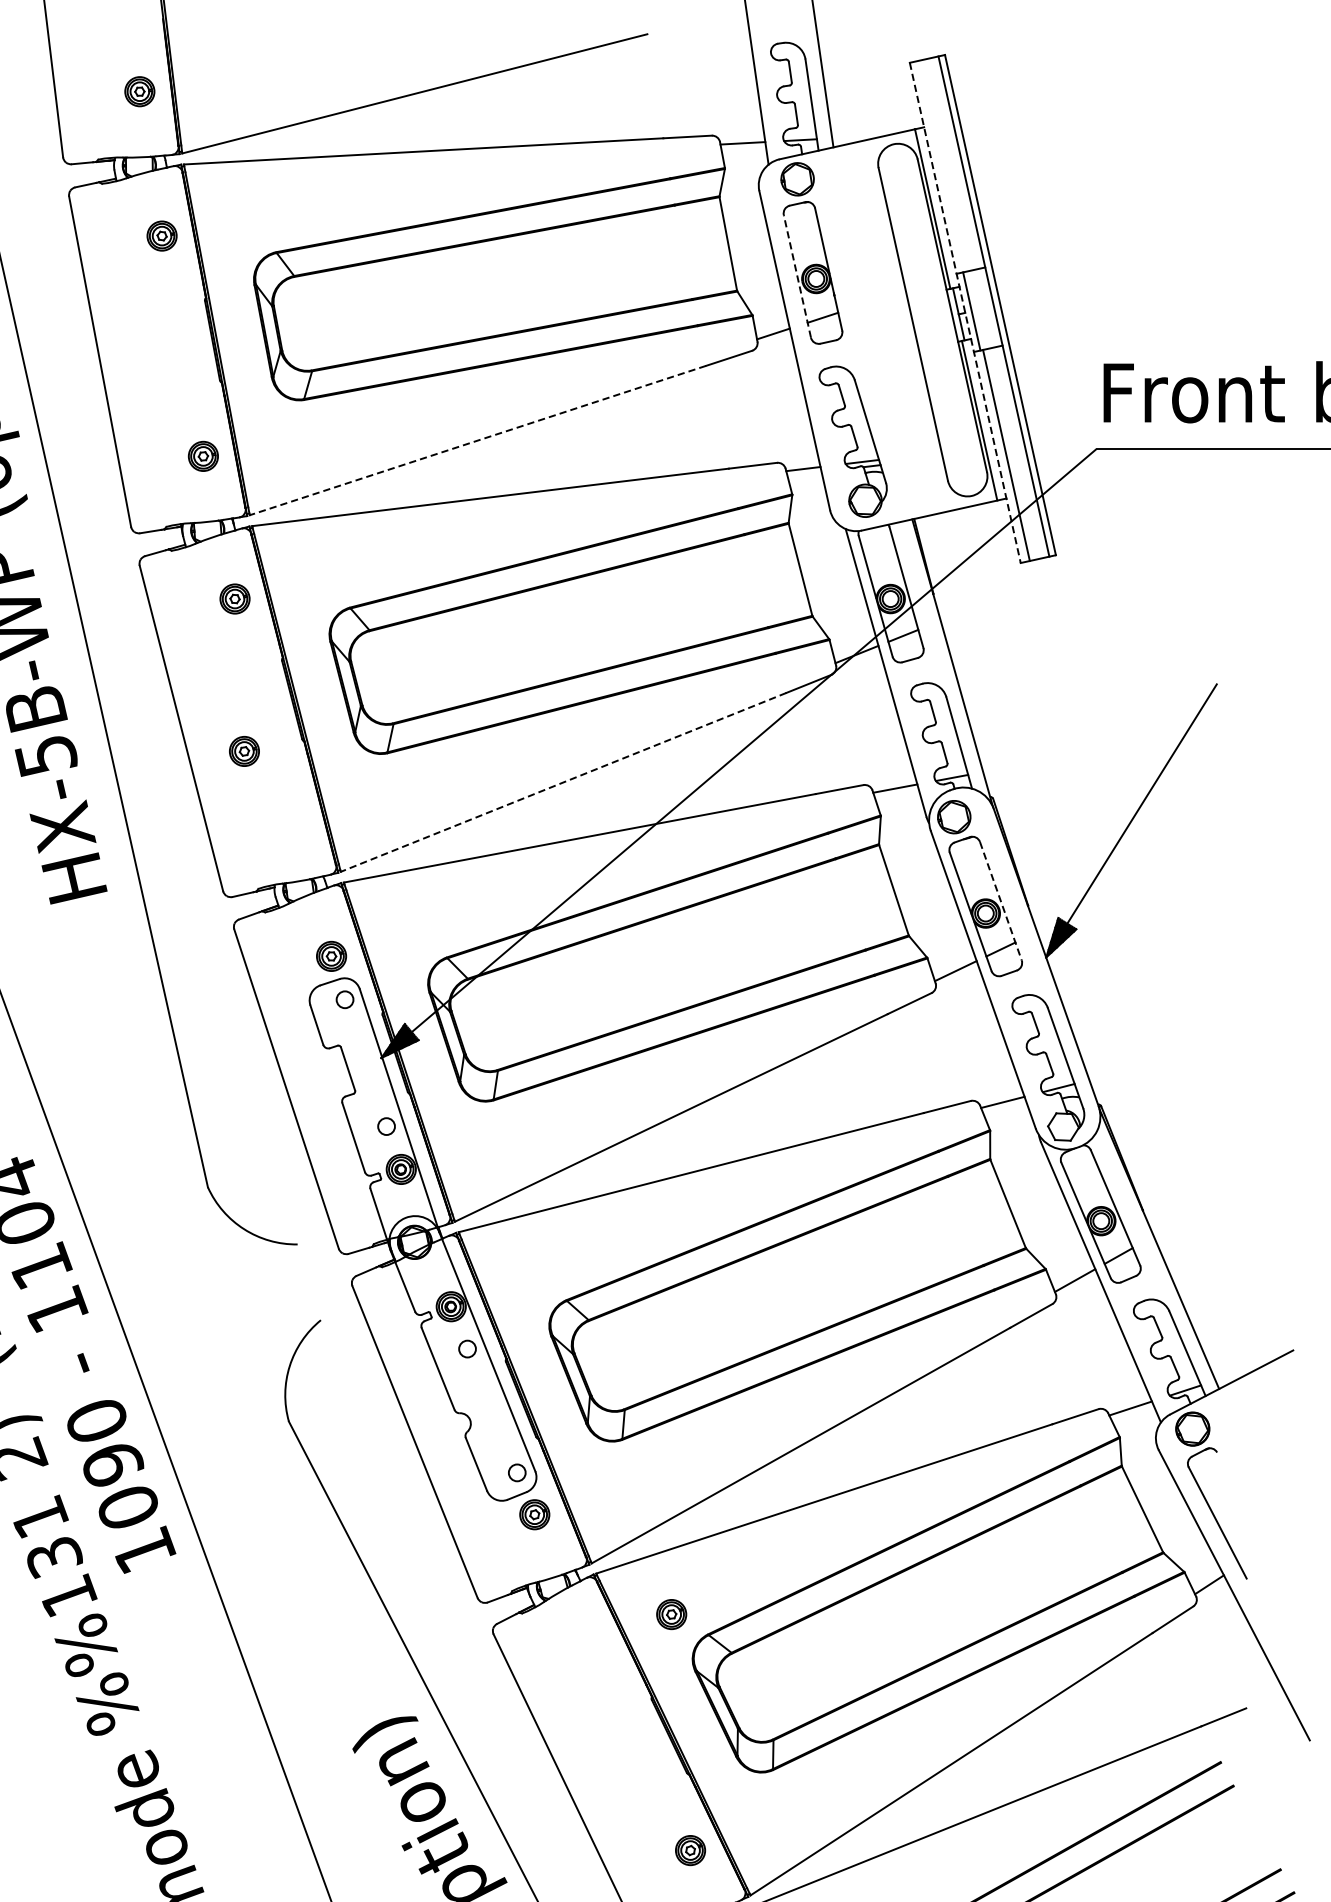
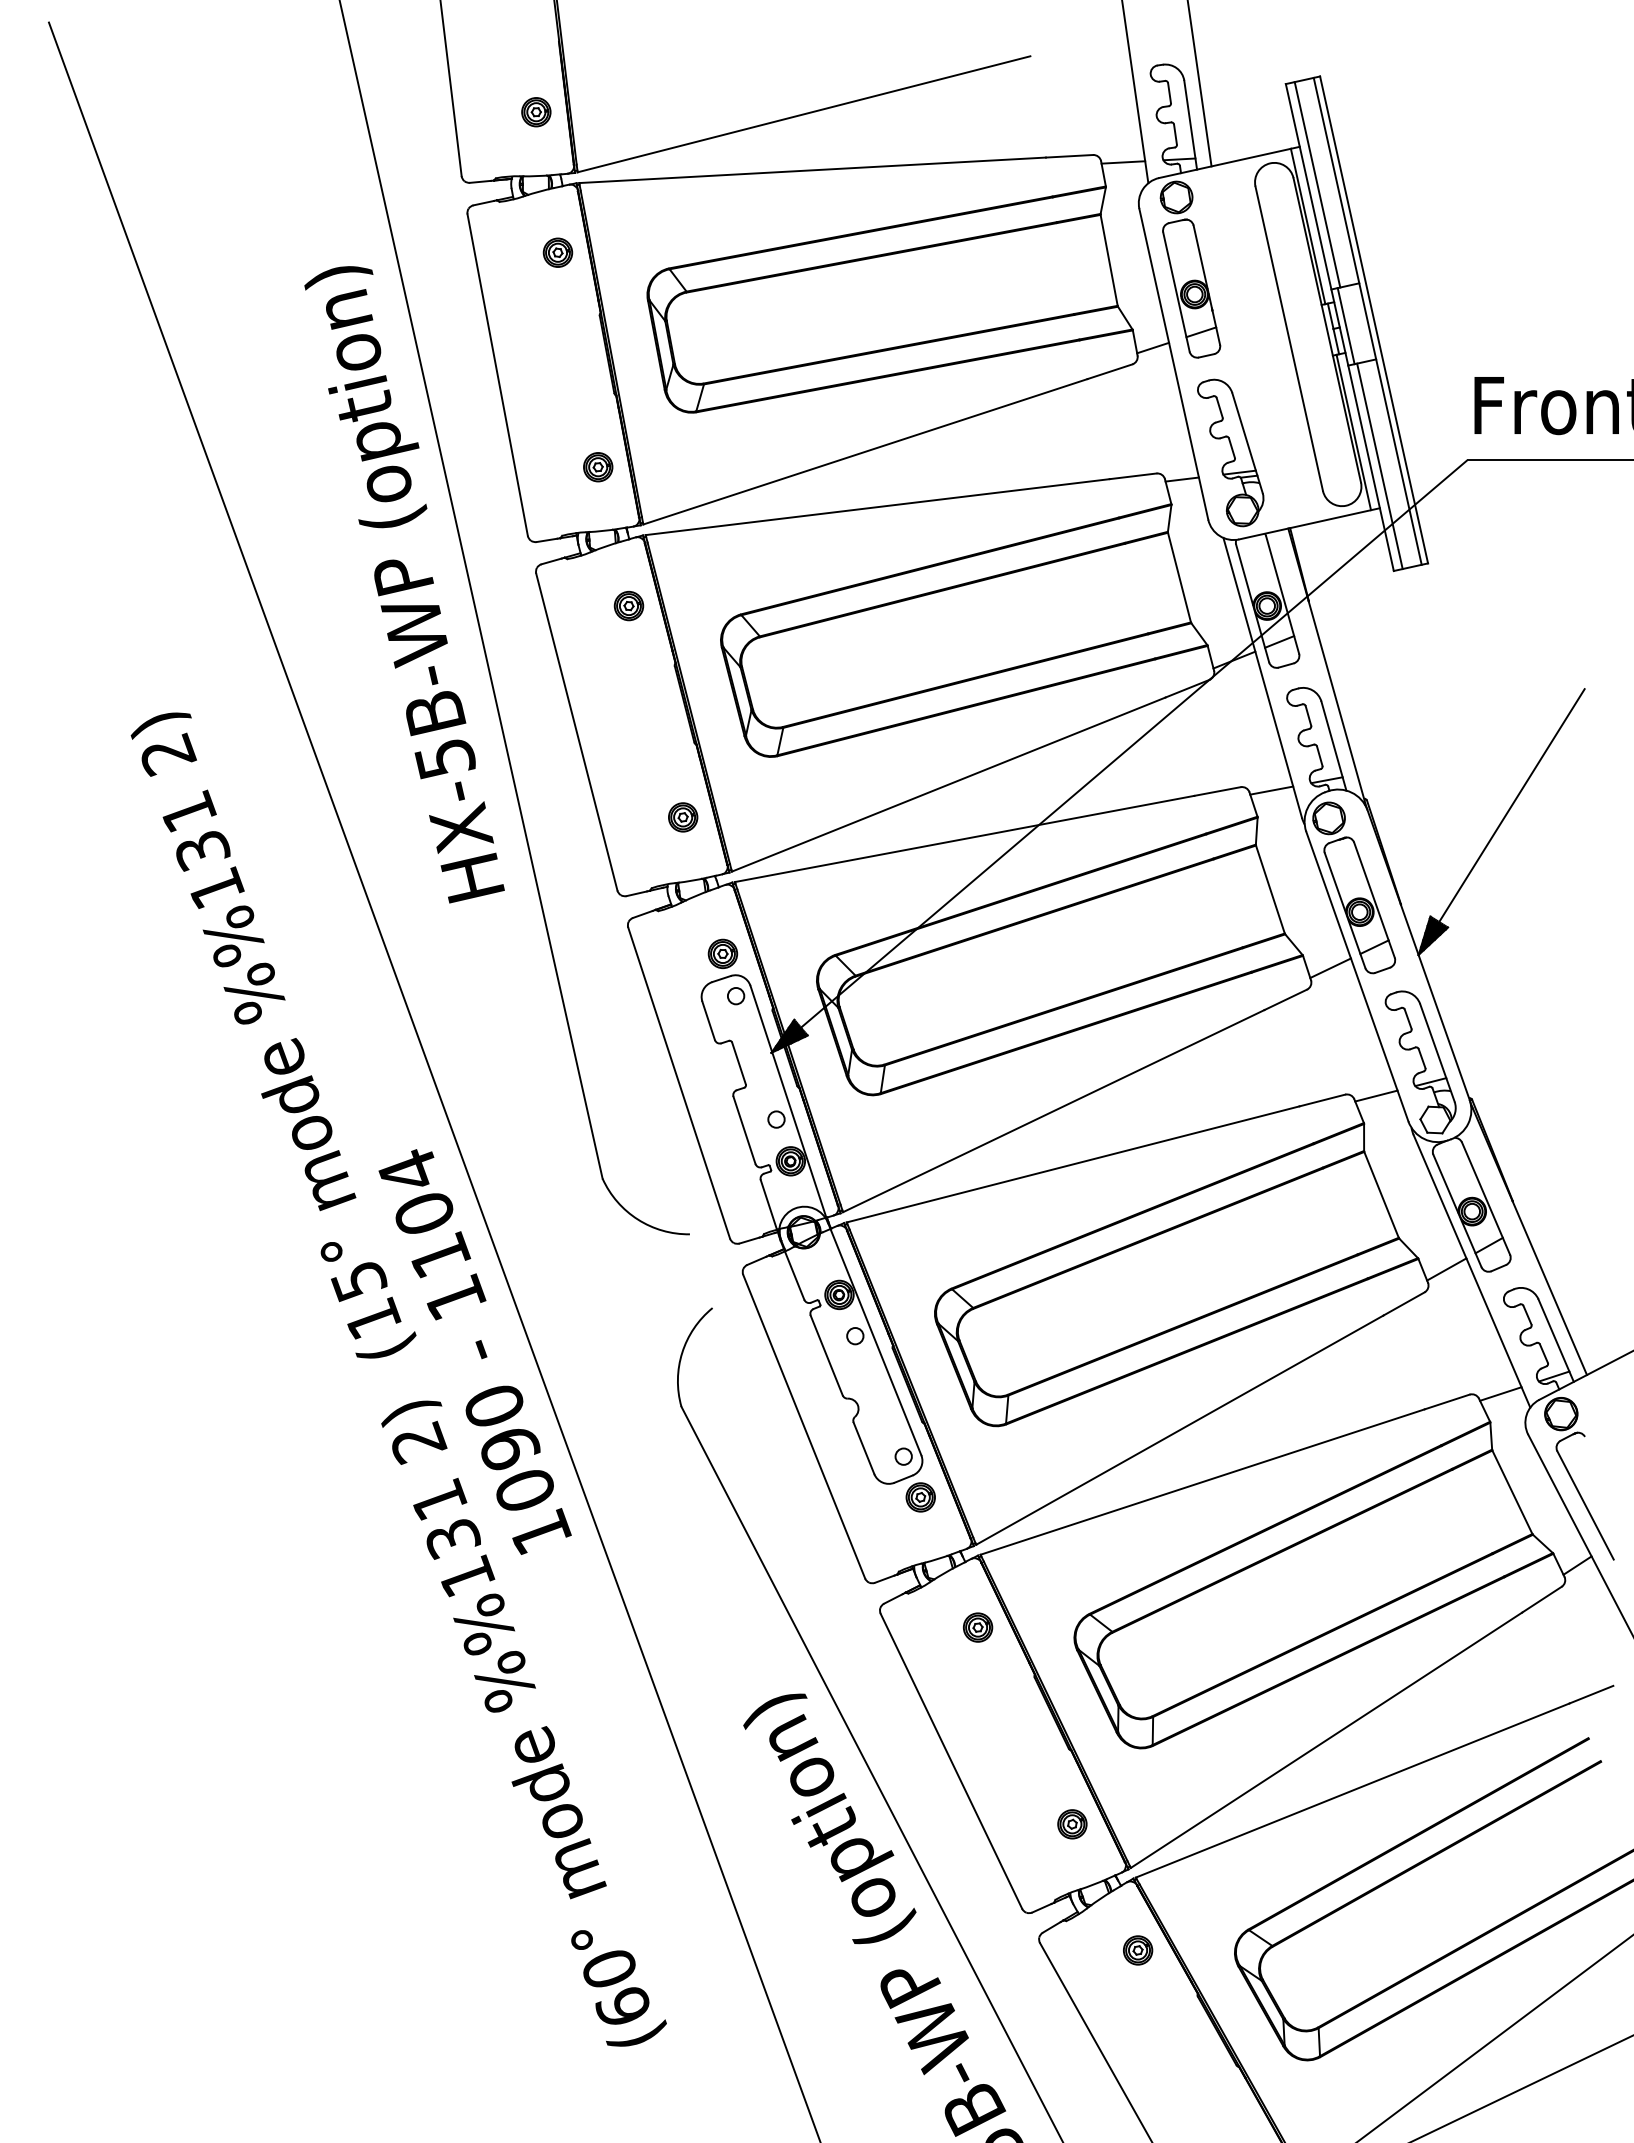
line: (942, 165) -> (1317, 184), added
line: (797, 275) -> (1176, 291), dashed -> solid
line: (964, 313) -> (1339, 328), dashed -> solid
line: (477, 440) -> (865, 451), dashed -> solid
part: (244, 751) -> (683, 817), moved
line: (563, 782) -> (948, 784), dashed -> solid
line: (1000, 901) -> (1374, 900), dashed -> solid
part: (672, 1614) -> (978, 1627), moved

